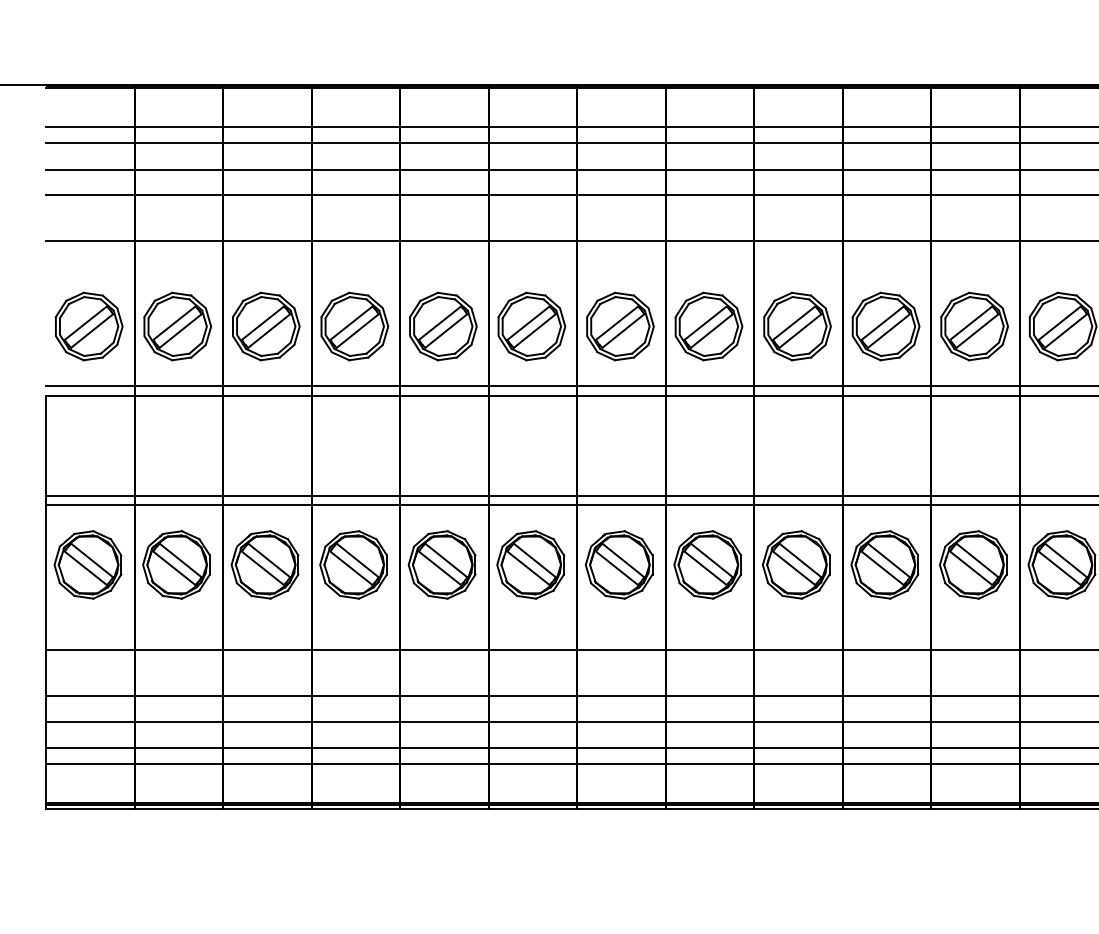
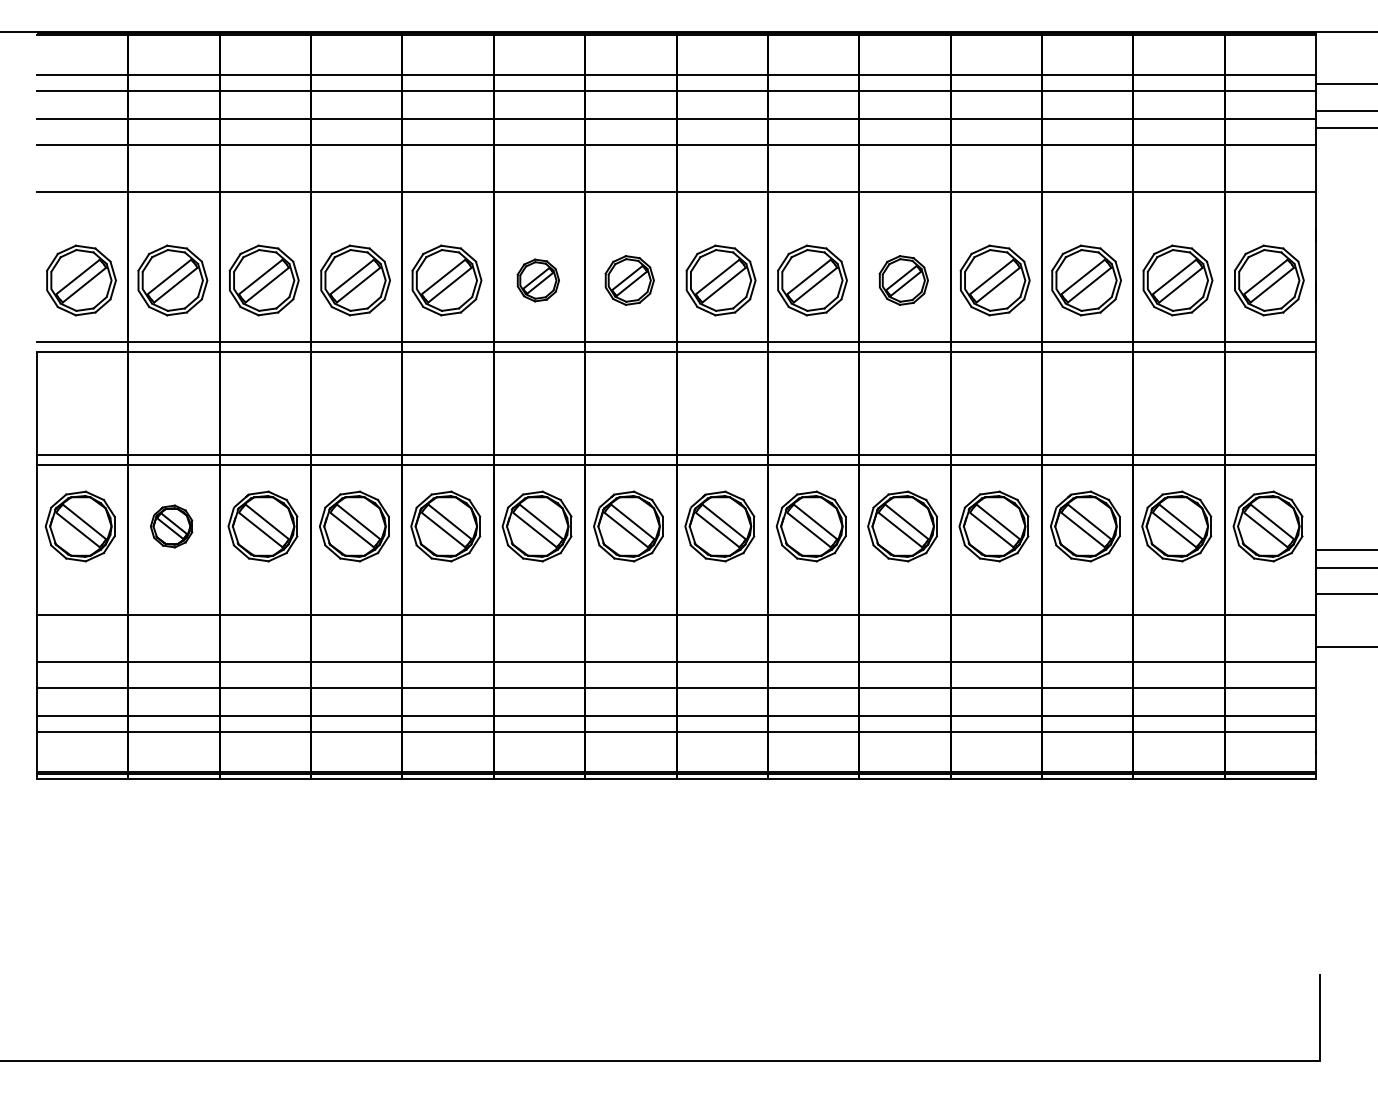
part: (532, 326) -> (538, 280), size x0.6
part: (620, 326) -> (629, 280), size x0.7
part: (885, 326) -> (903, 280), size x0.7
part: (176, 564) -> (171, 526), size x0.6

